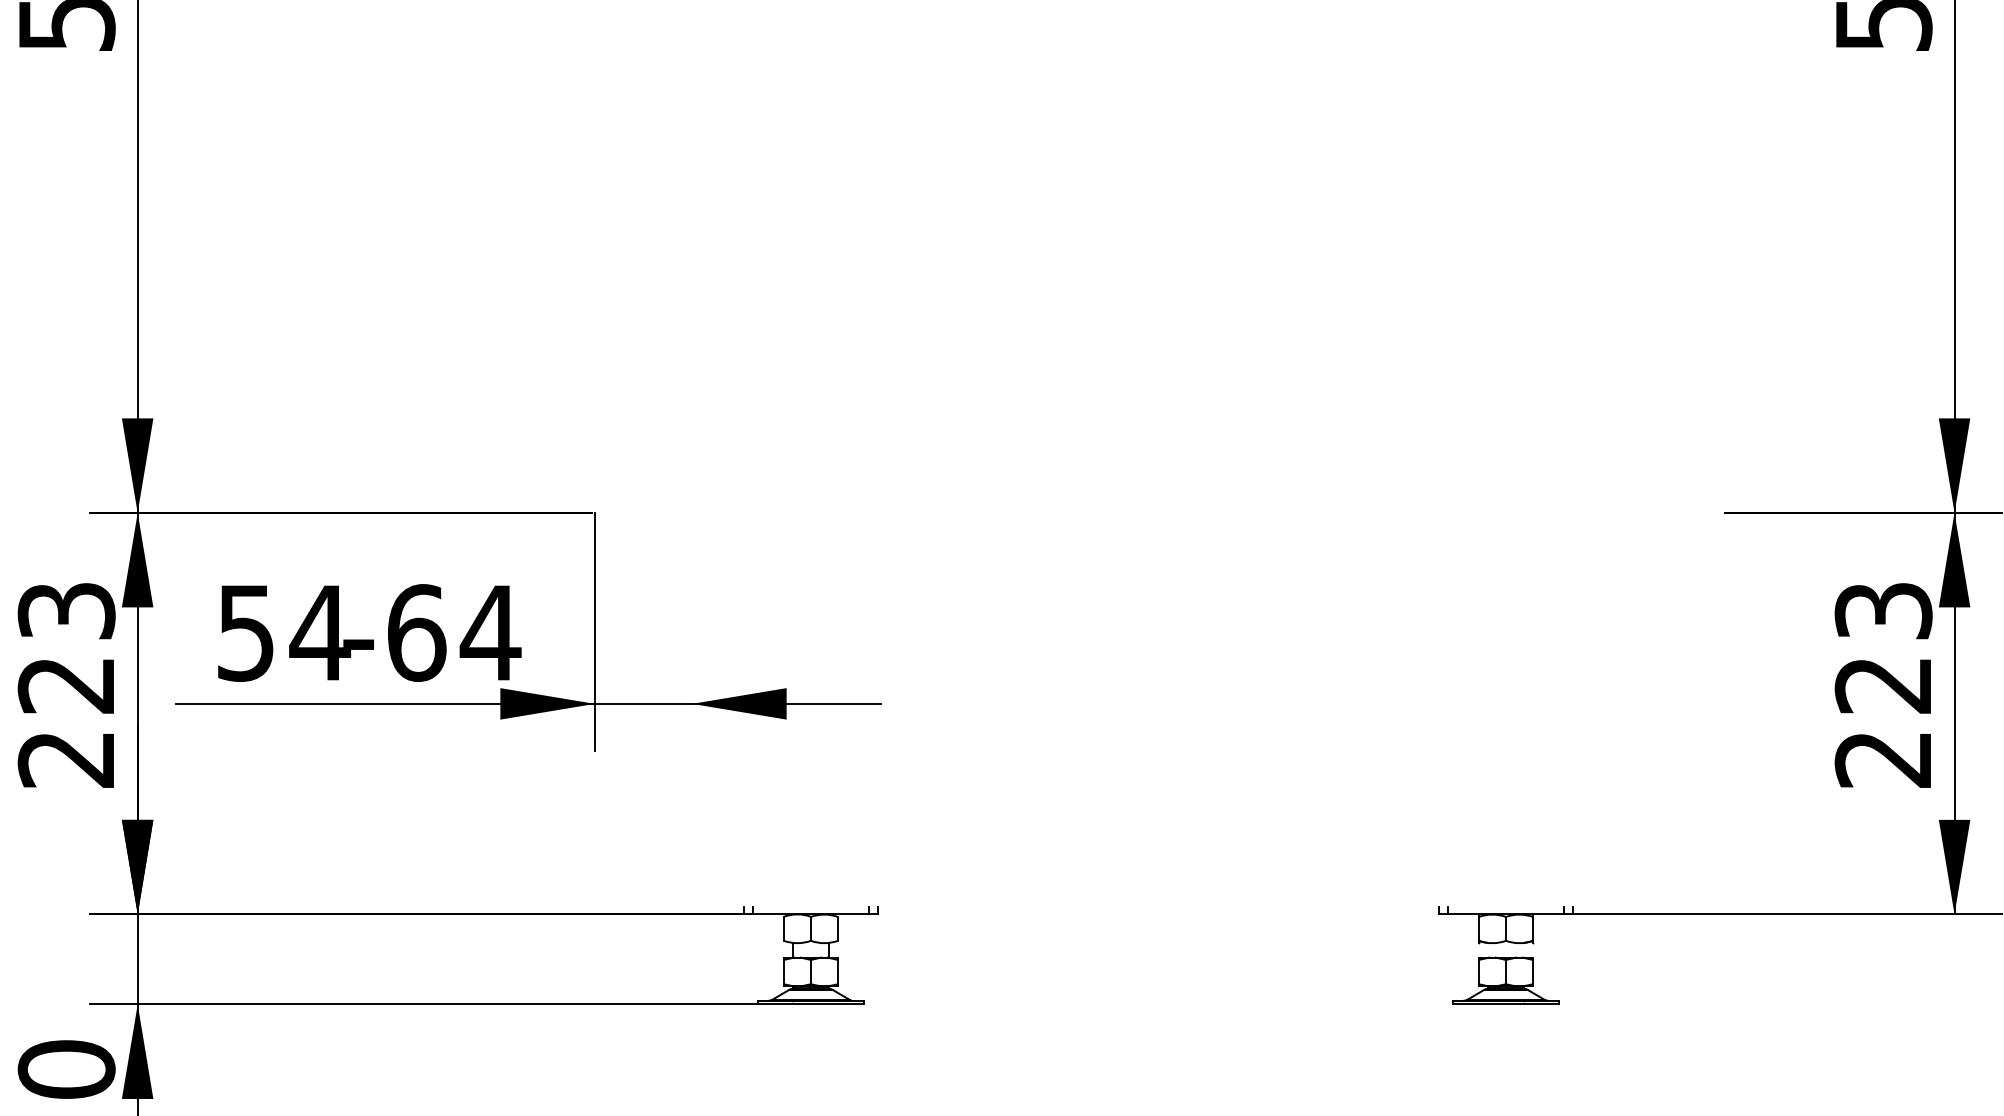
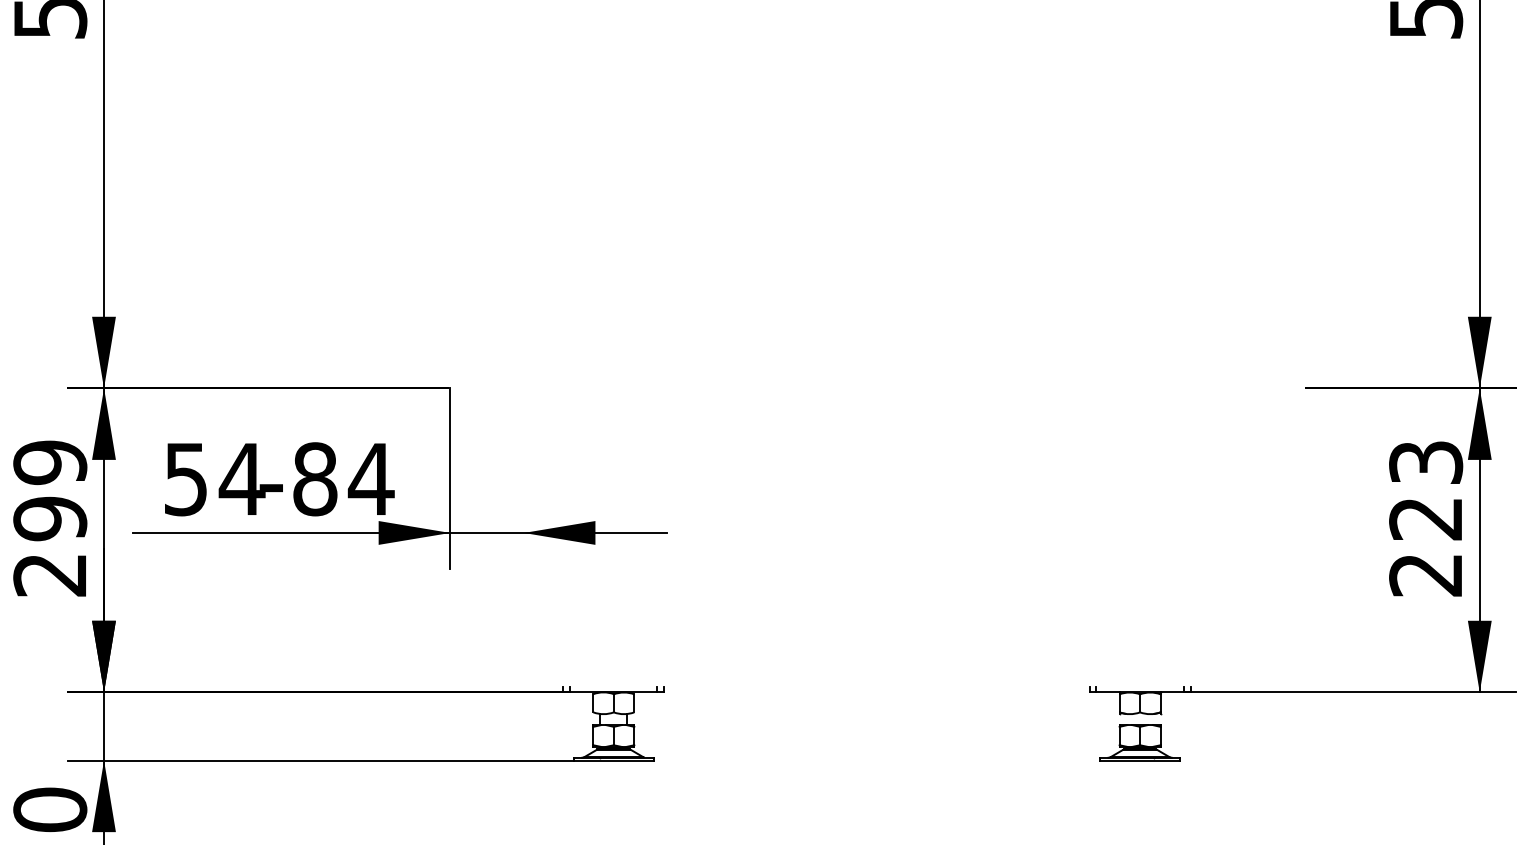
text: (416, 632) -> (315, 478), -64 -> -84
text: (66, 648) -> (50, 491), 223 -> 299

